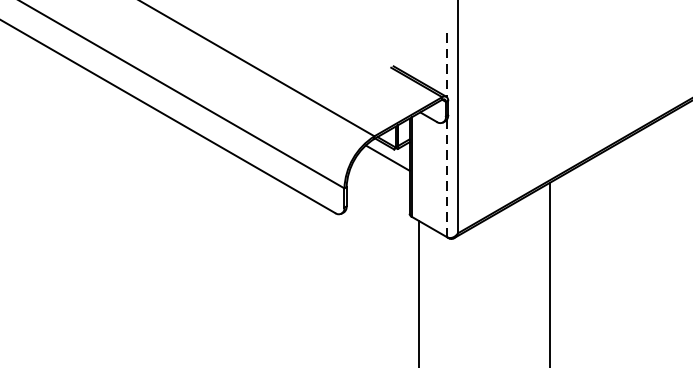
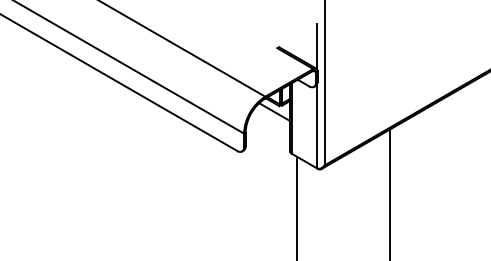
line: (448, 65) -> (317, 46), dashed -> solid
line: (448, 178) -> (317, 126), dashed -> solid

